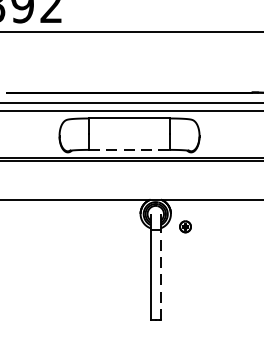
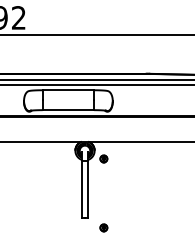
line: (129, 150) -> (68, 110), dashed -> solid
line: (161, 275) -> (88, 189), dashed -> solid
part: (184, 334) -> (103, 227), added

